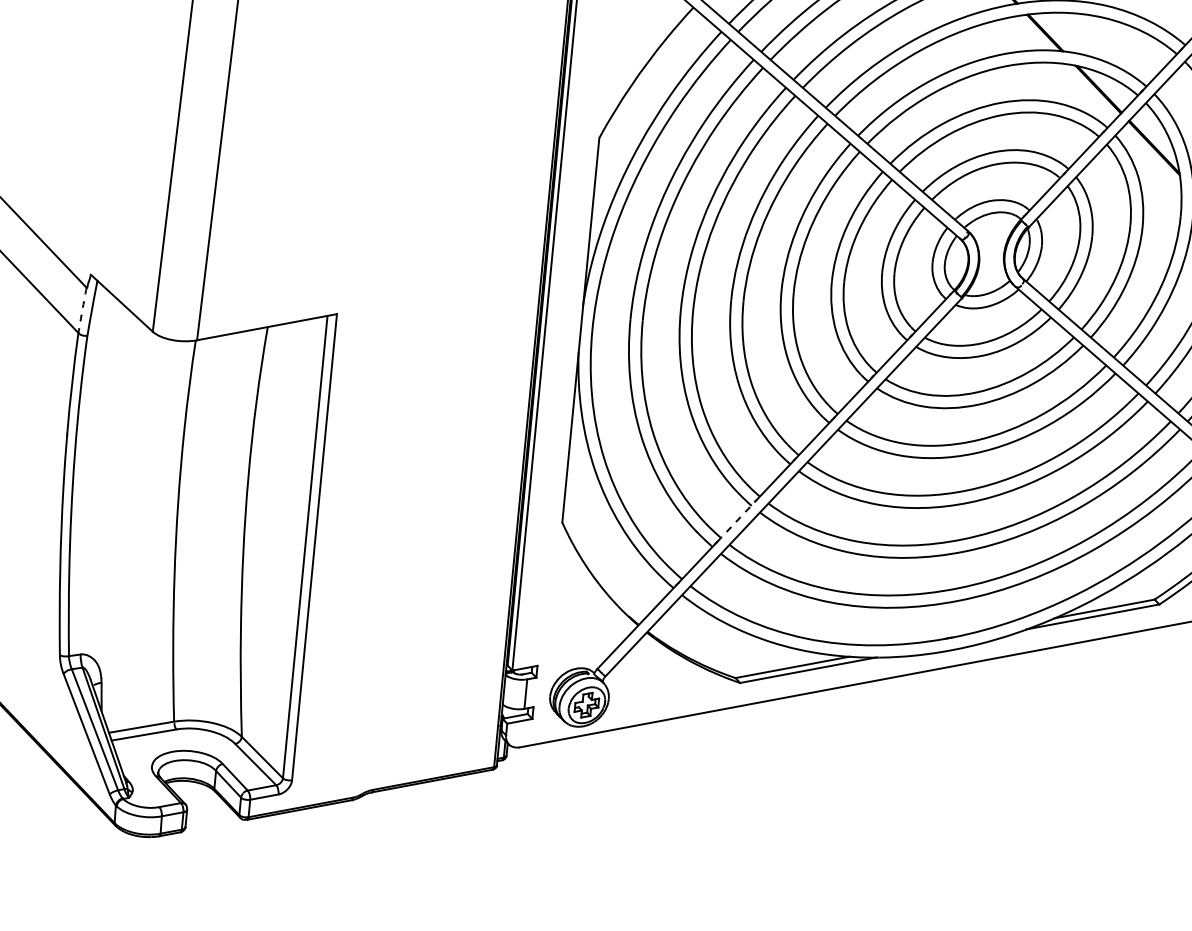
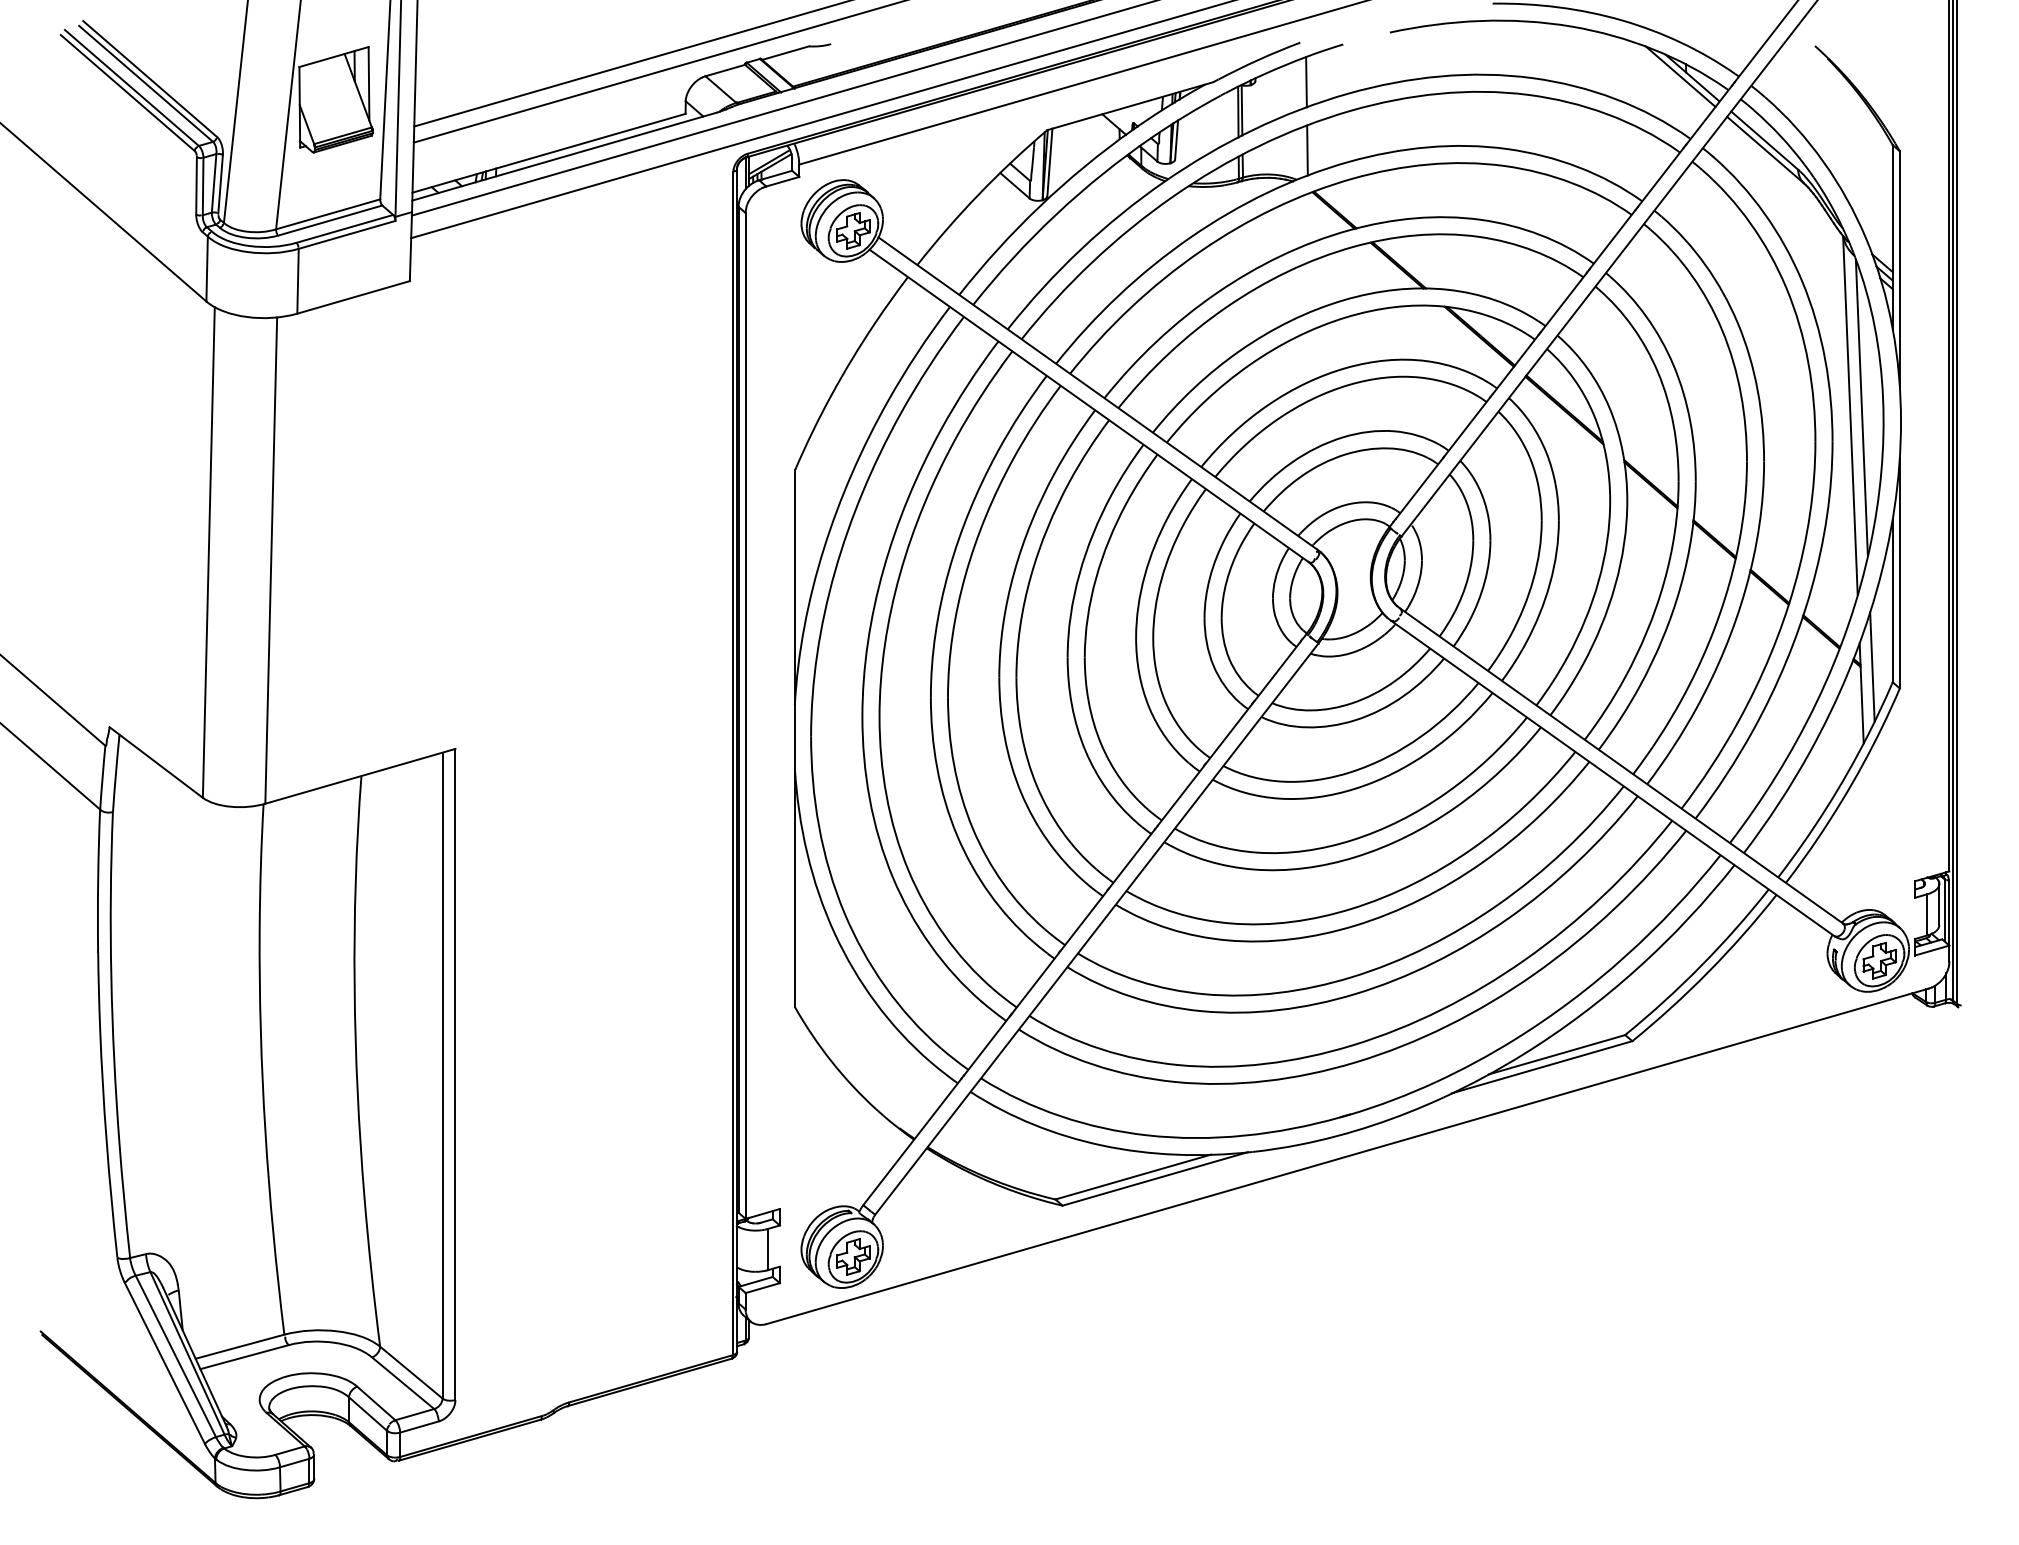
arc: (82, 310) -> (102, 777), dashed -> solid
line: (736, 521) -> (1035, 982), dashed -> solid

